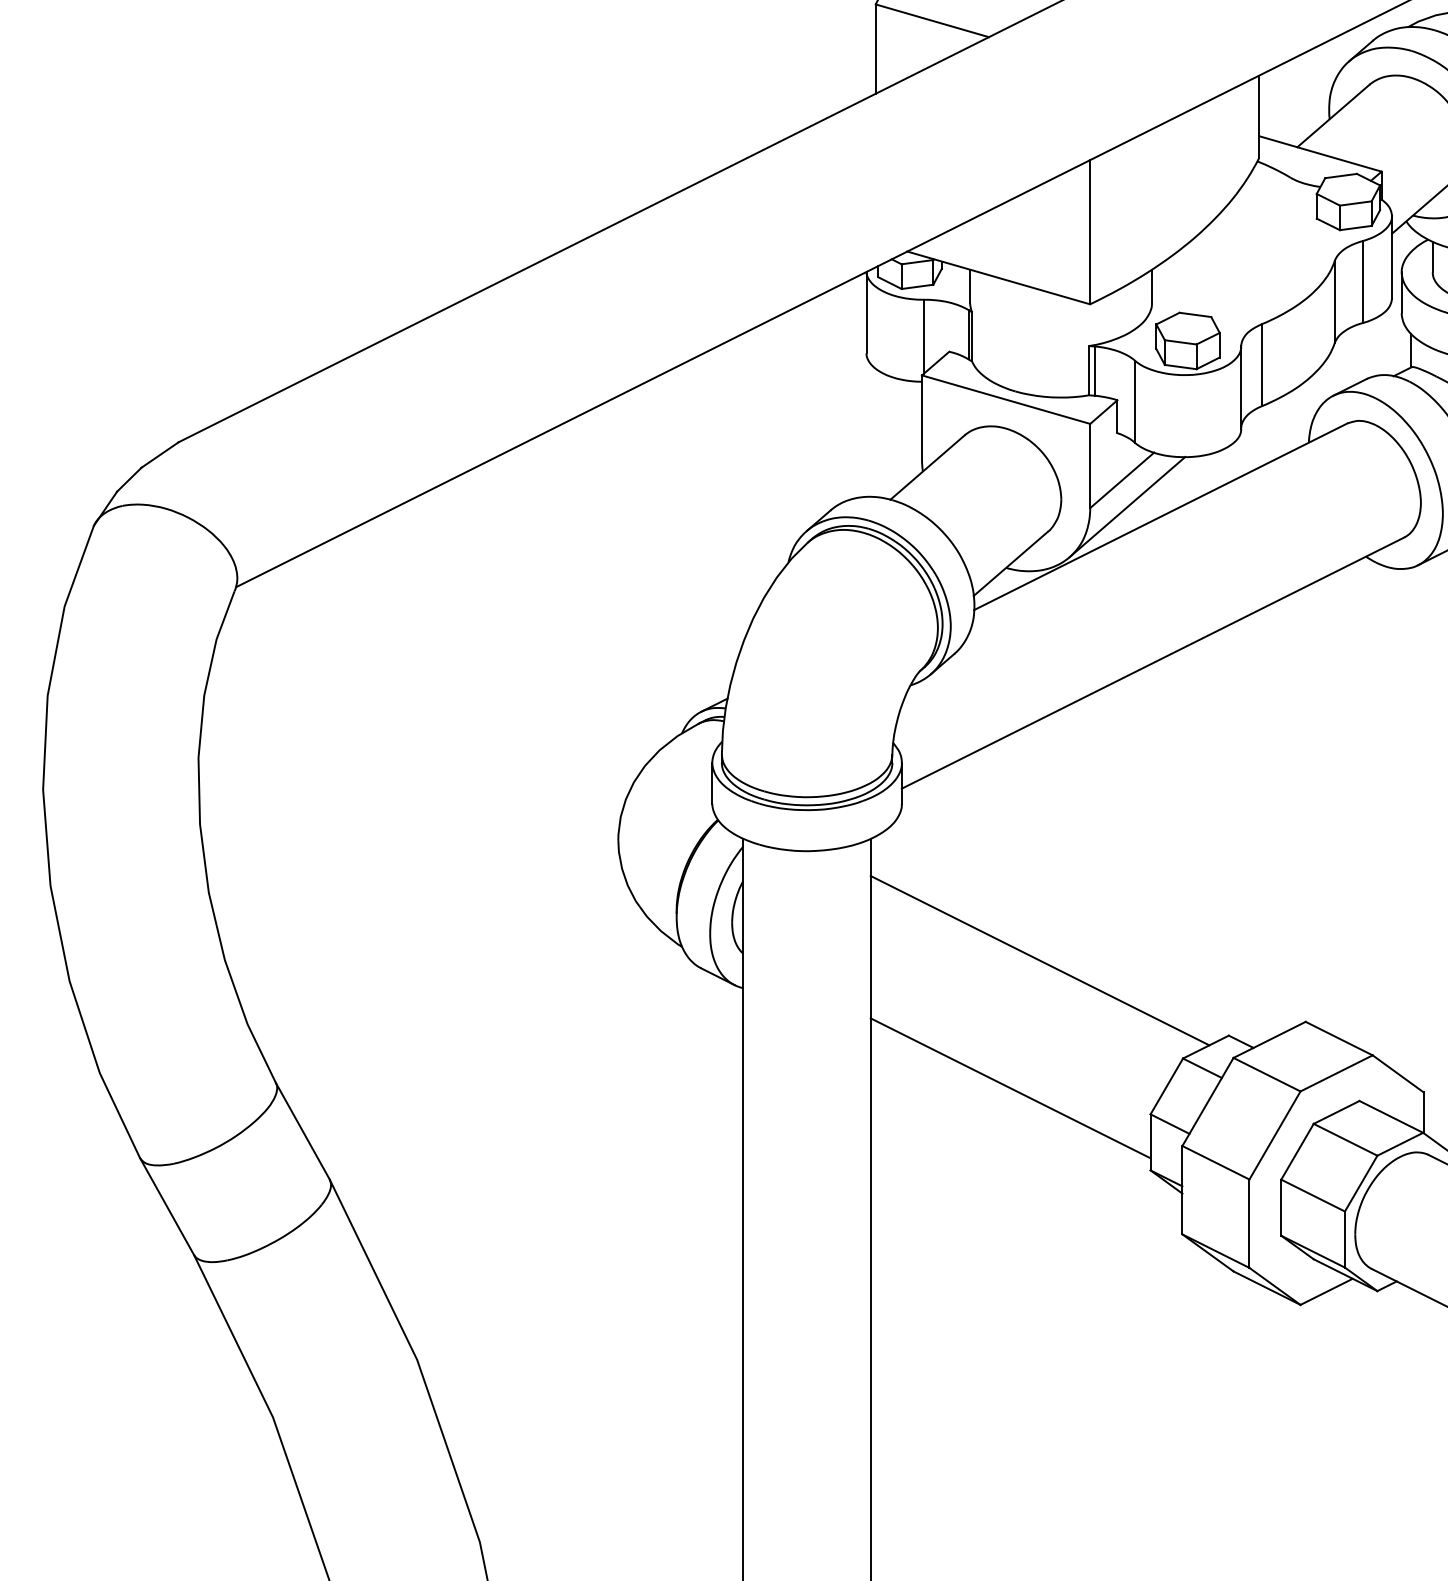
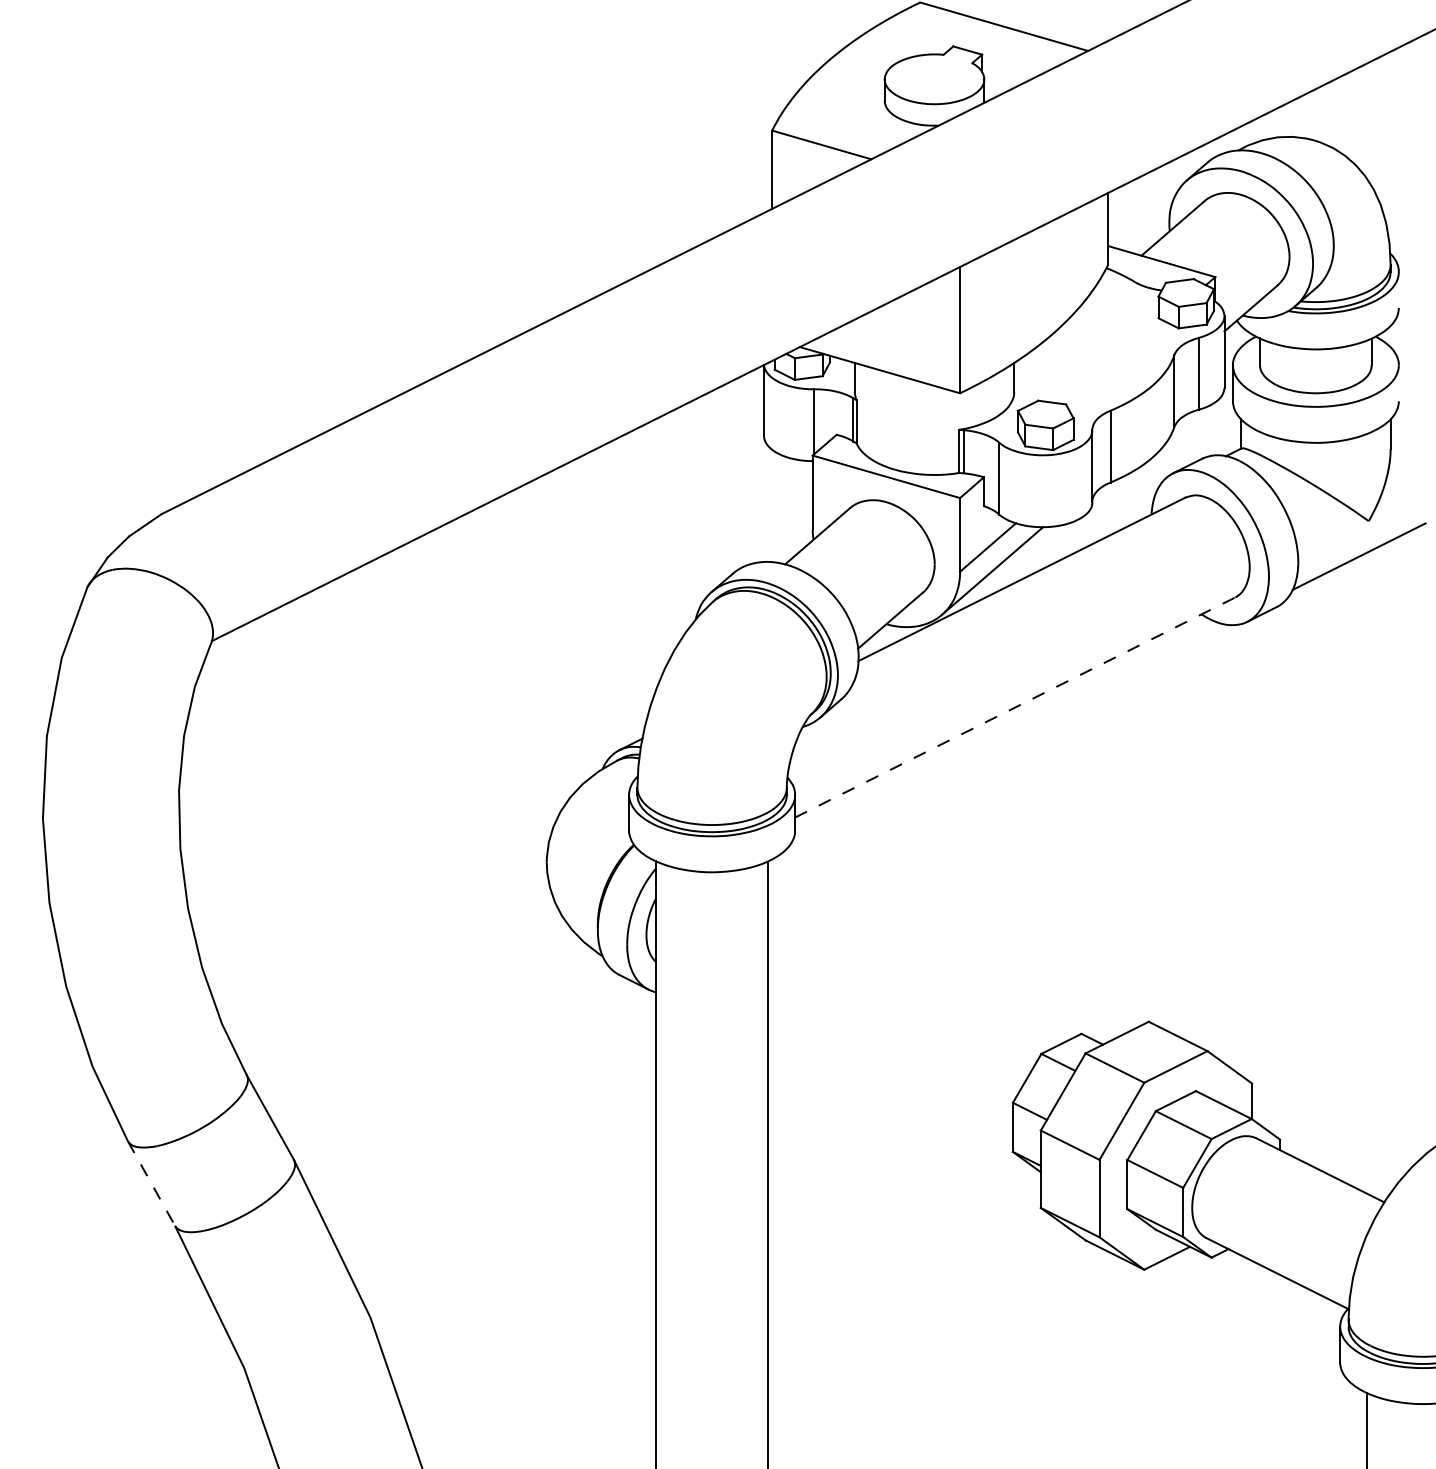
line: (1153, 663) -> (1015, 707), solid -> dashed
line: (1039, 961) -> (915, 968), removed
line: (1009, 1087) -> (889, 1079), removed
line: (167, 1207) -> (151, 1184), solid -> dashed

